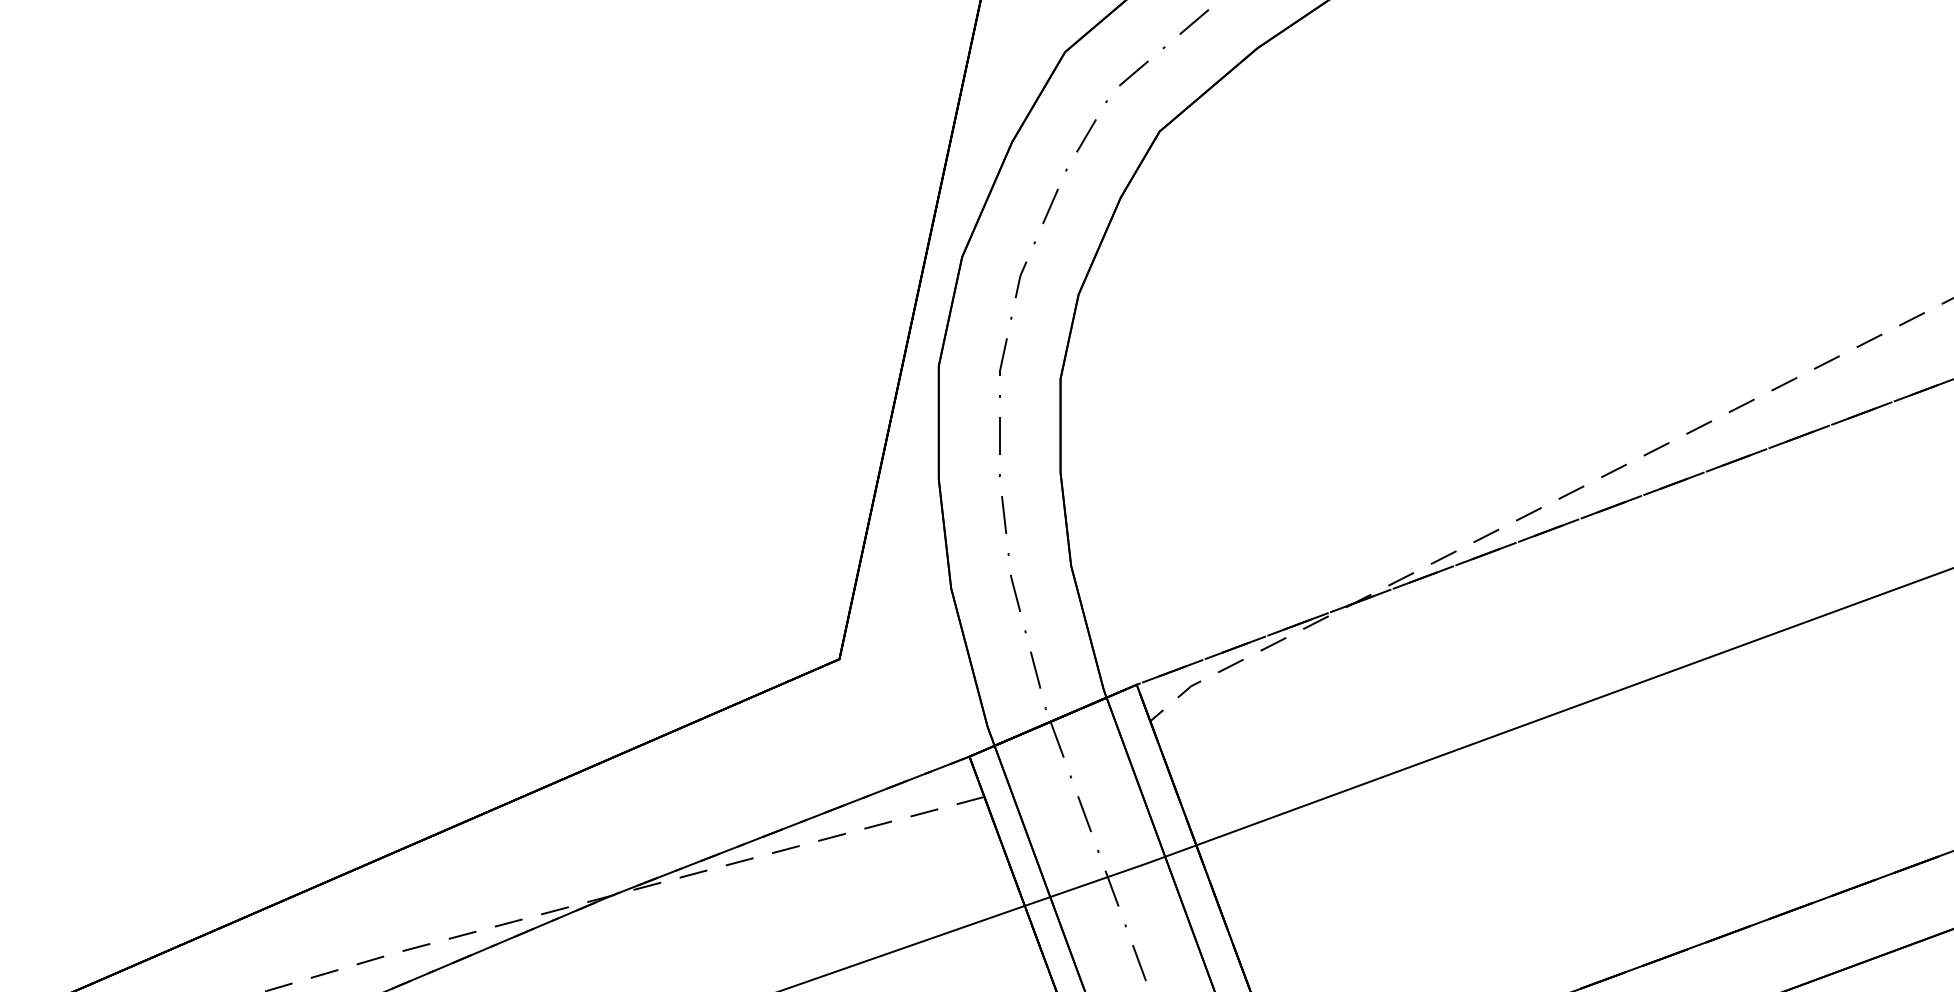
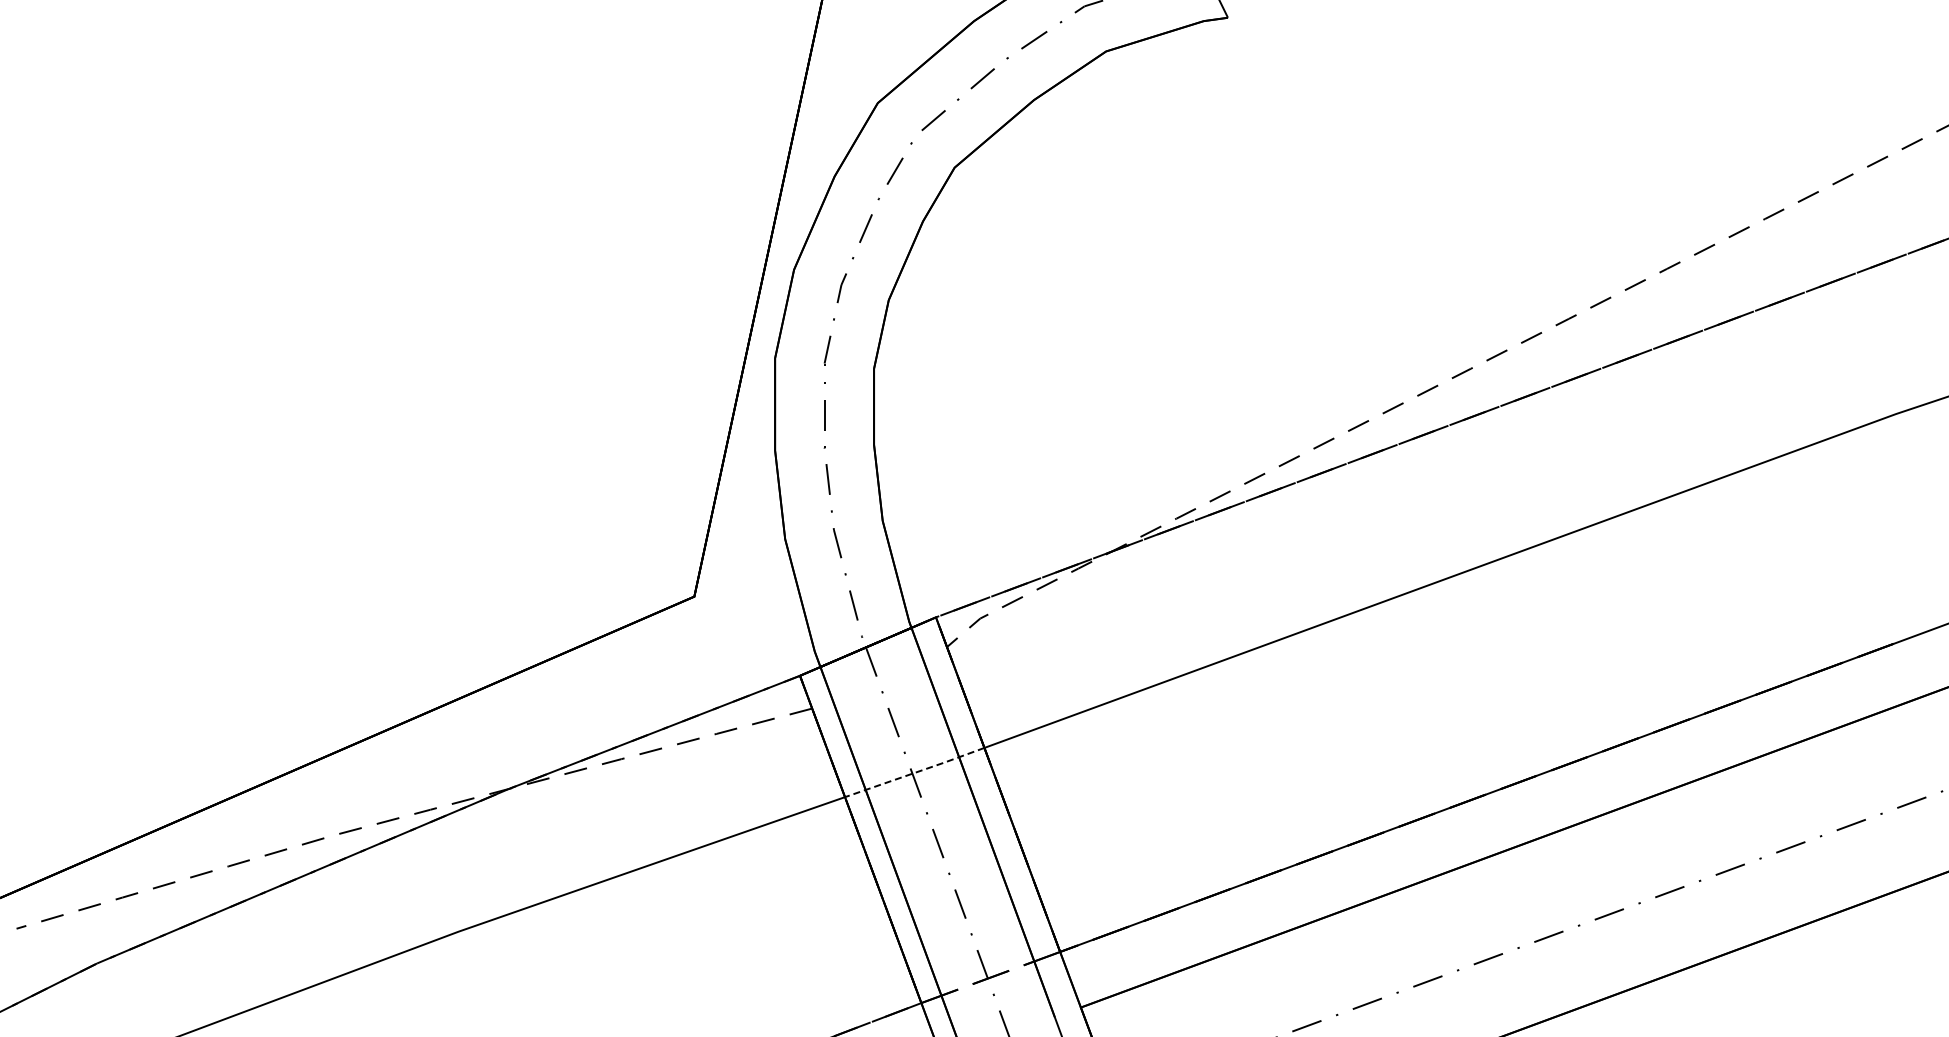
line: (1111, 875) -> (915, 772), solid -> dashed

